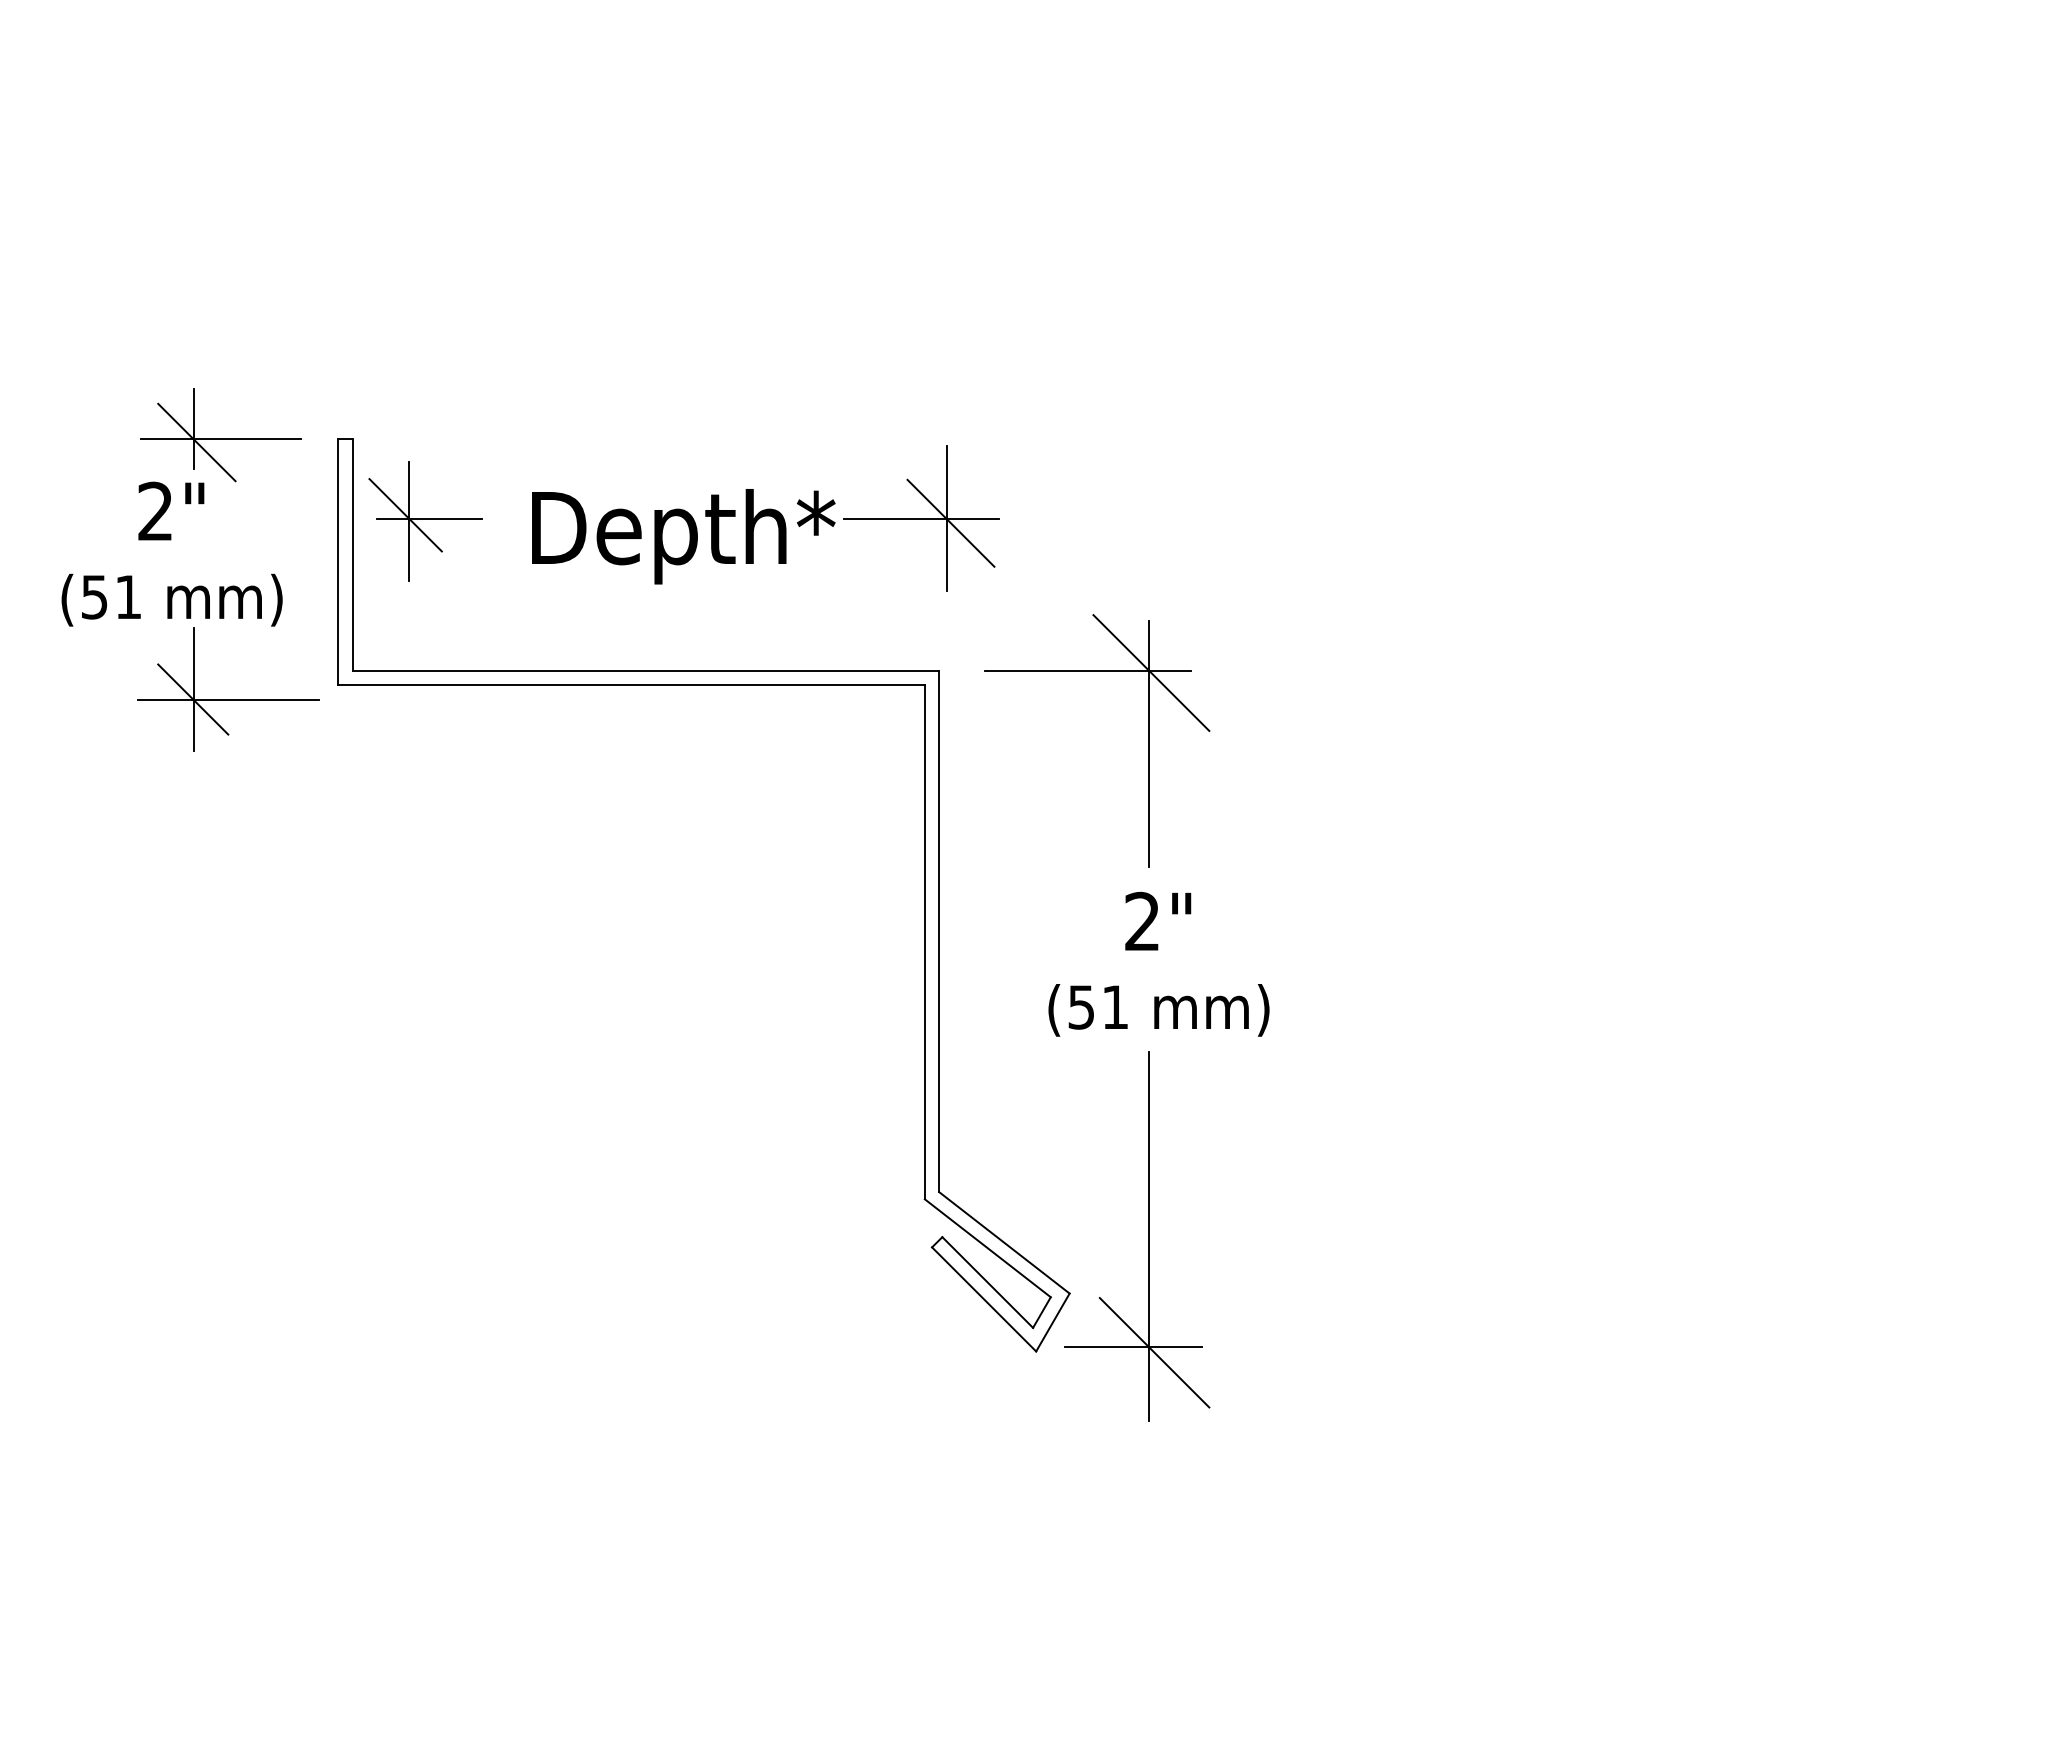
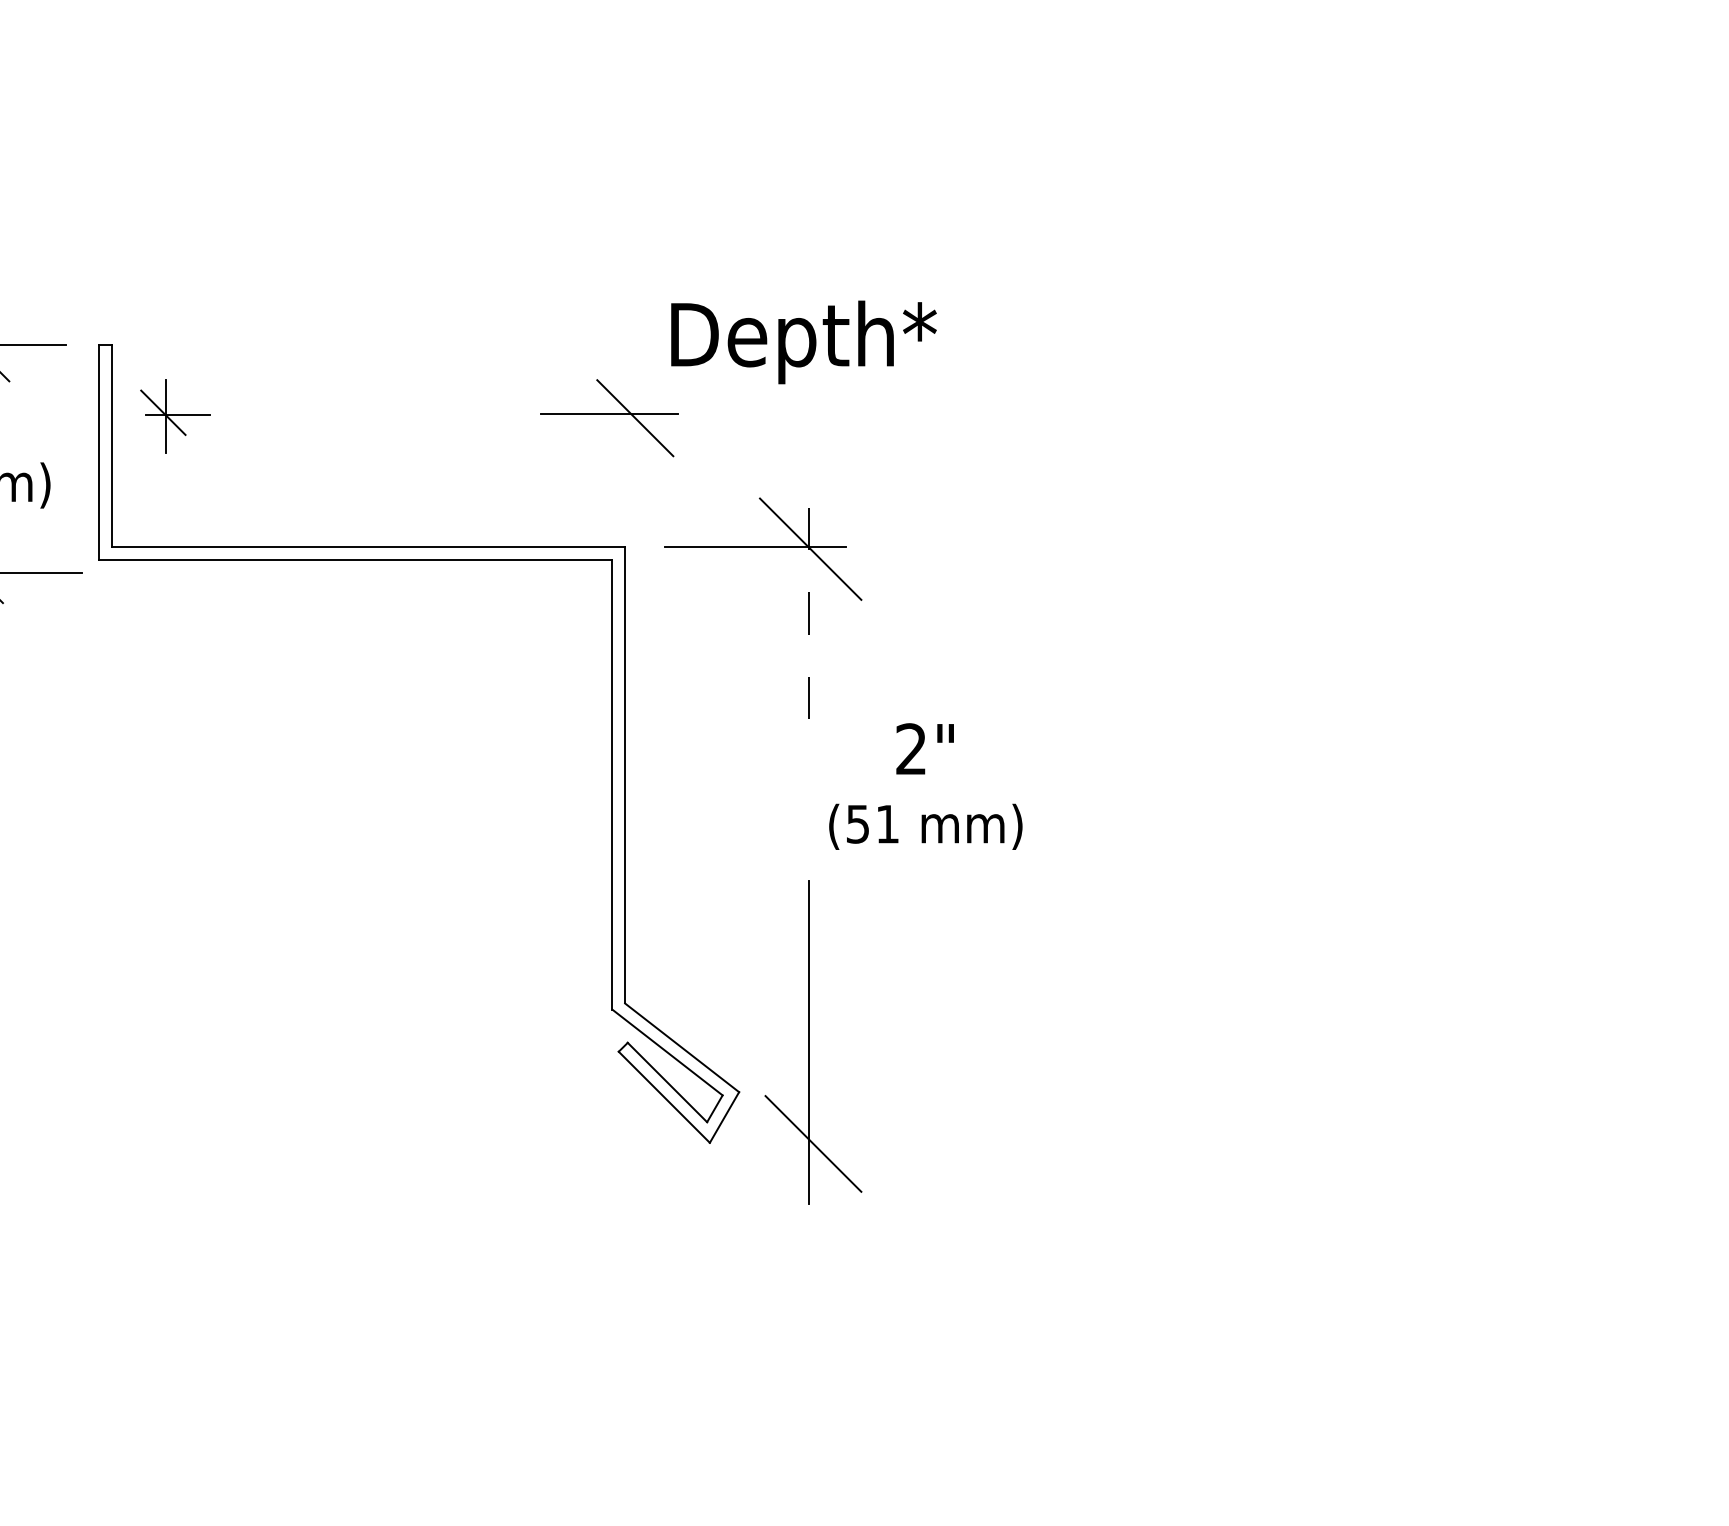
line: (946, 518) -> (631, 413), removed
part: (425, 521) -> (175, 416), size x0.7
text: (683, 536) -> (803, 342), moved
line: (1149, 743) -> (809, 610), solid -> dashed
text: (1158, 963) -> (925, 785), moved
line: (1133, 1347) -> (795, 1139), removed

